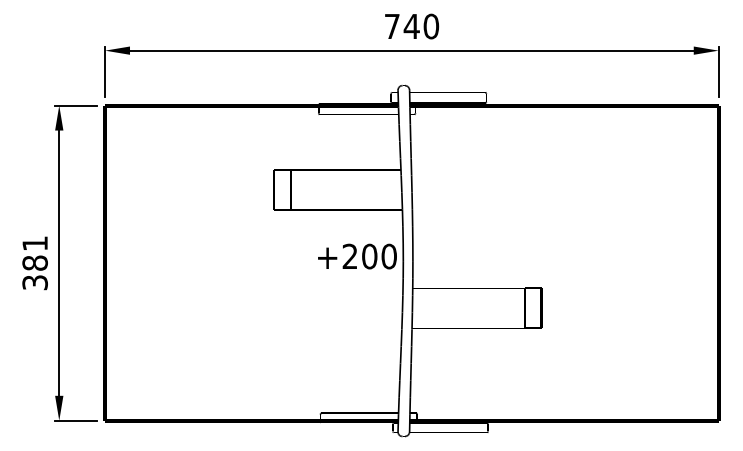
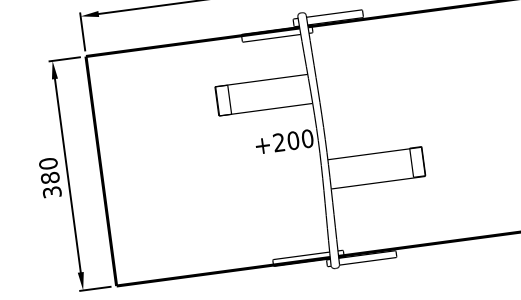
text: (34, 243) -> (47, 163), 381 -> 380

